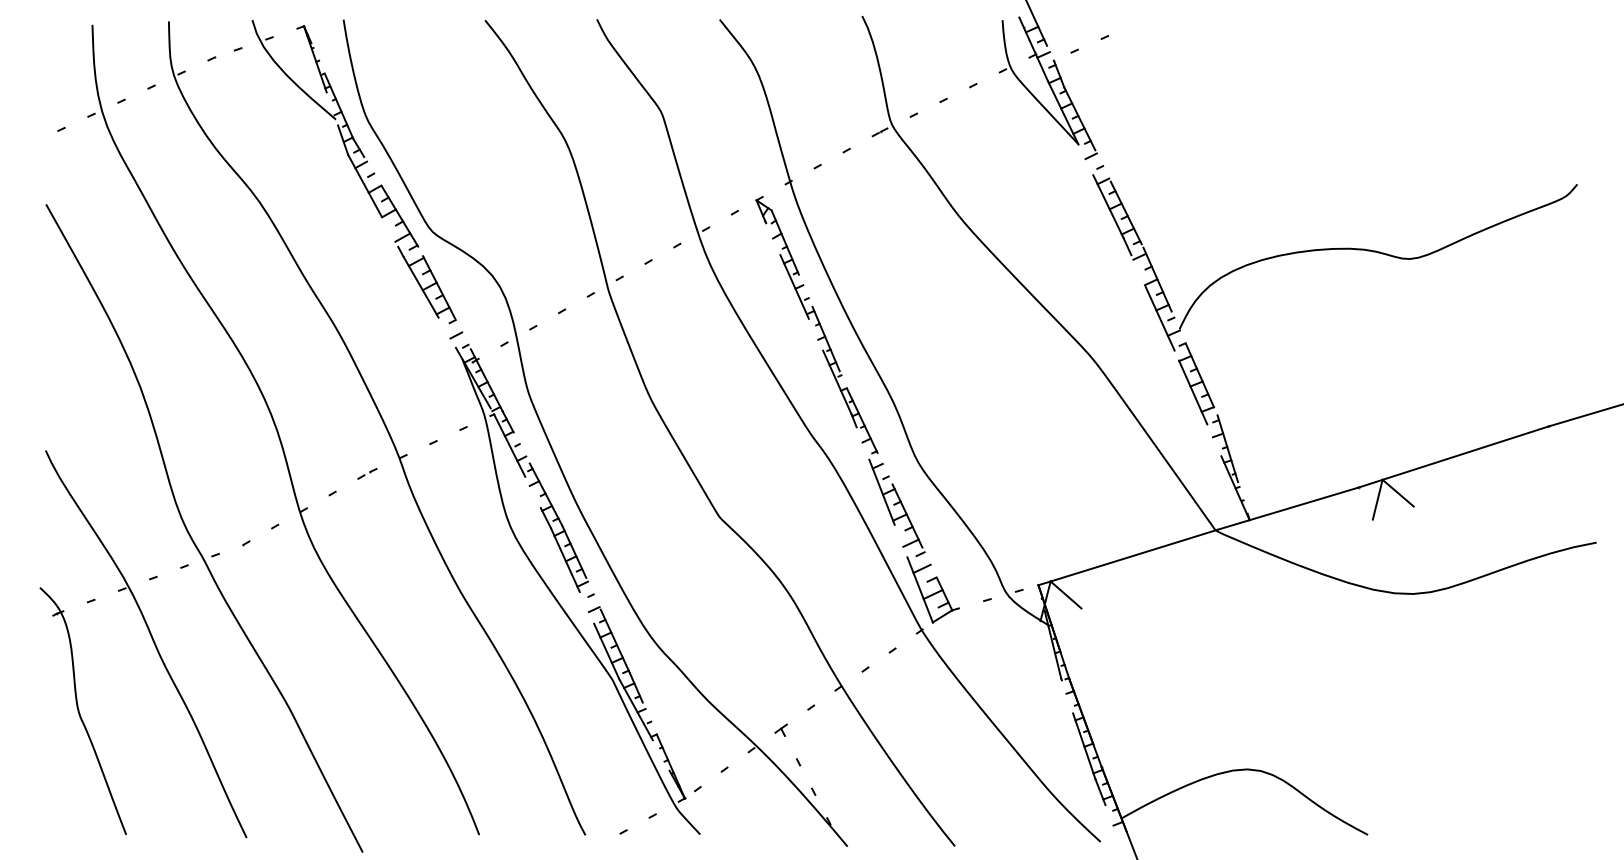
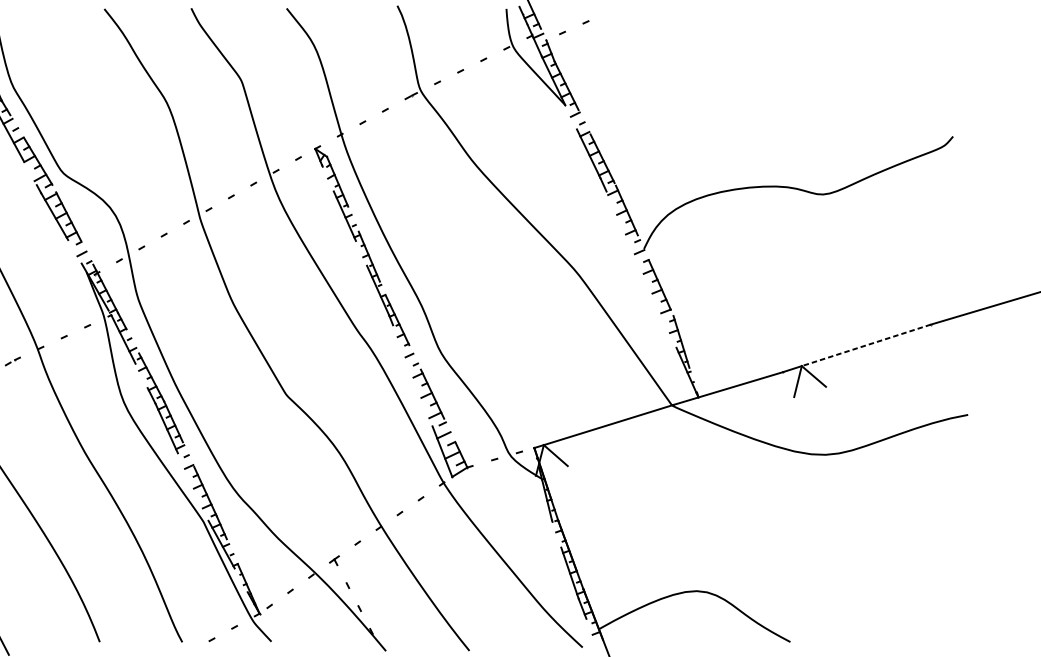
line: (1159, 318) -> (628, 240), removed
line: (1193, 392) -> (654, 298), removed
line: (1465, 453) -> (866, 345), solid -> dashed
line: (881, 491) -> (412, 375), removed
line: (606, 650) -> (198, 498), removed

